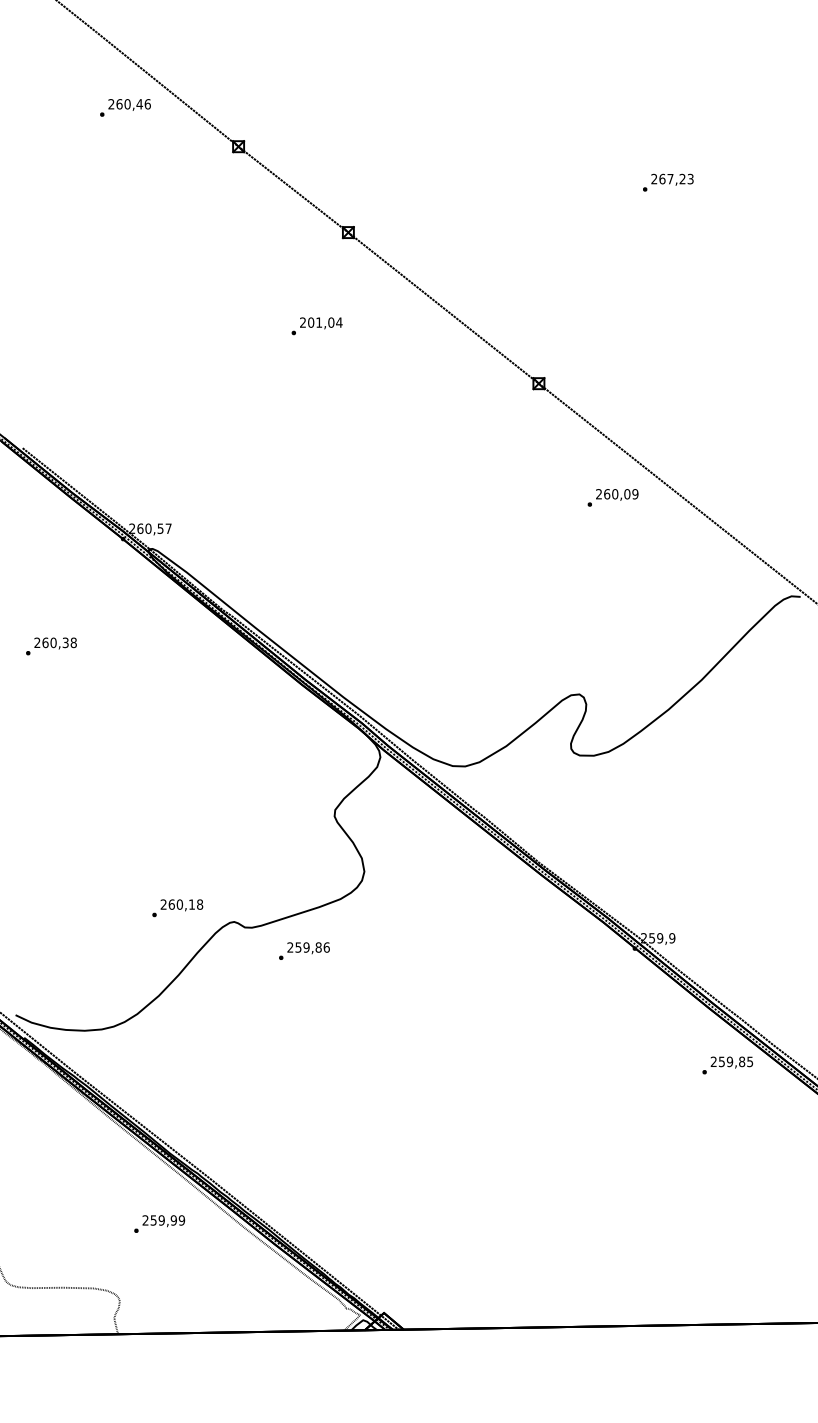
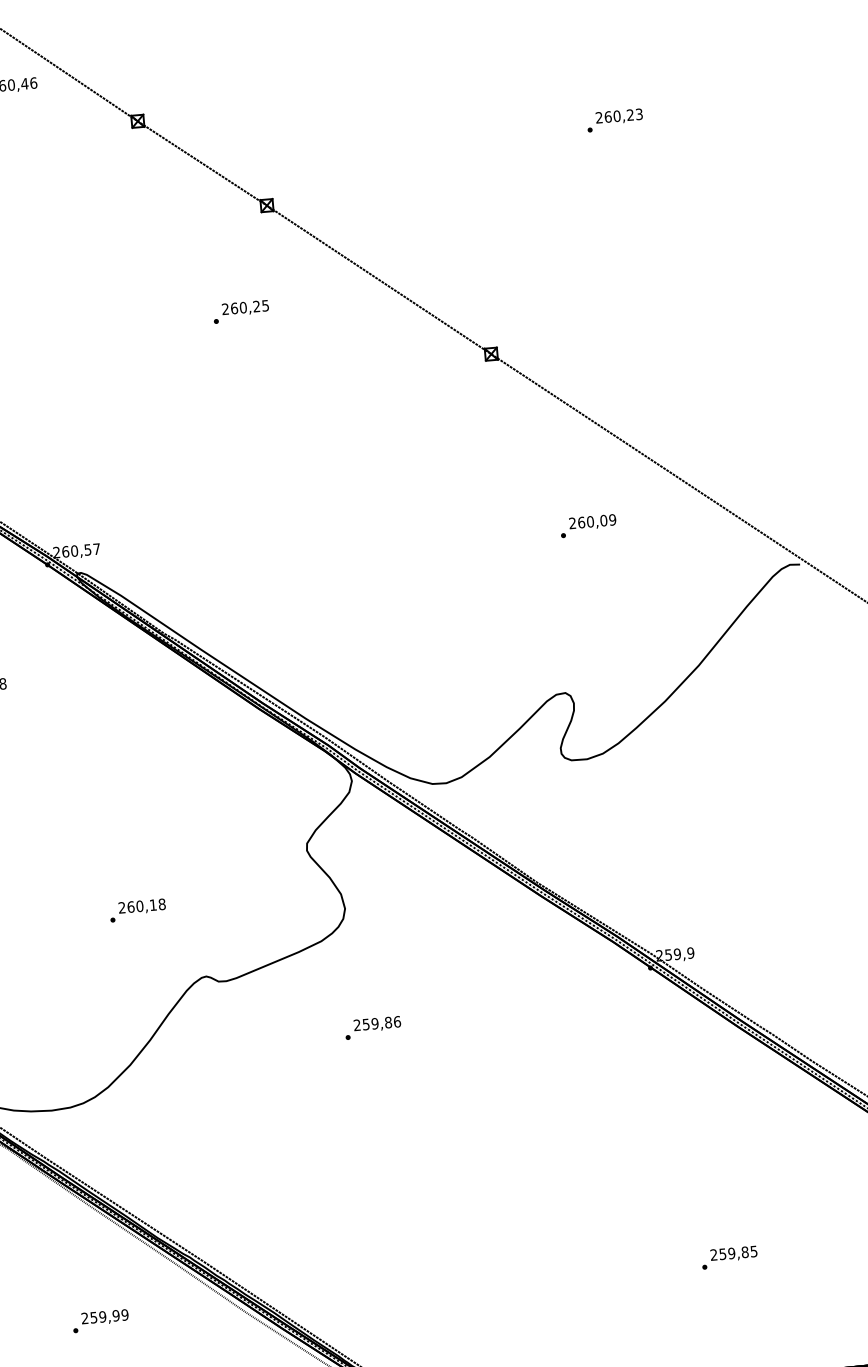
text: (670, 178) -> (617, 115), 267,23 -> 260,23
text: (325, 322) -> (250, 306), 201,04 -> 260,25
text: (612, 497) -> (587, 525), moved
text: (177, 908) -> (137, 910), moved
text: (304, 950) -> (373, 1027), moved
text: (727, 1065) -> (729, 1257), moved
text: (159, 1223) -> (100, 1320), moved

